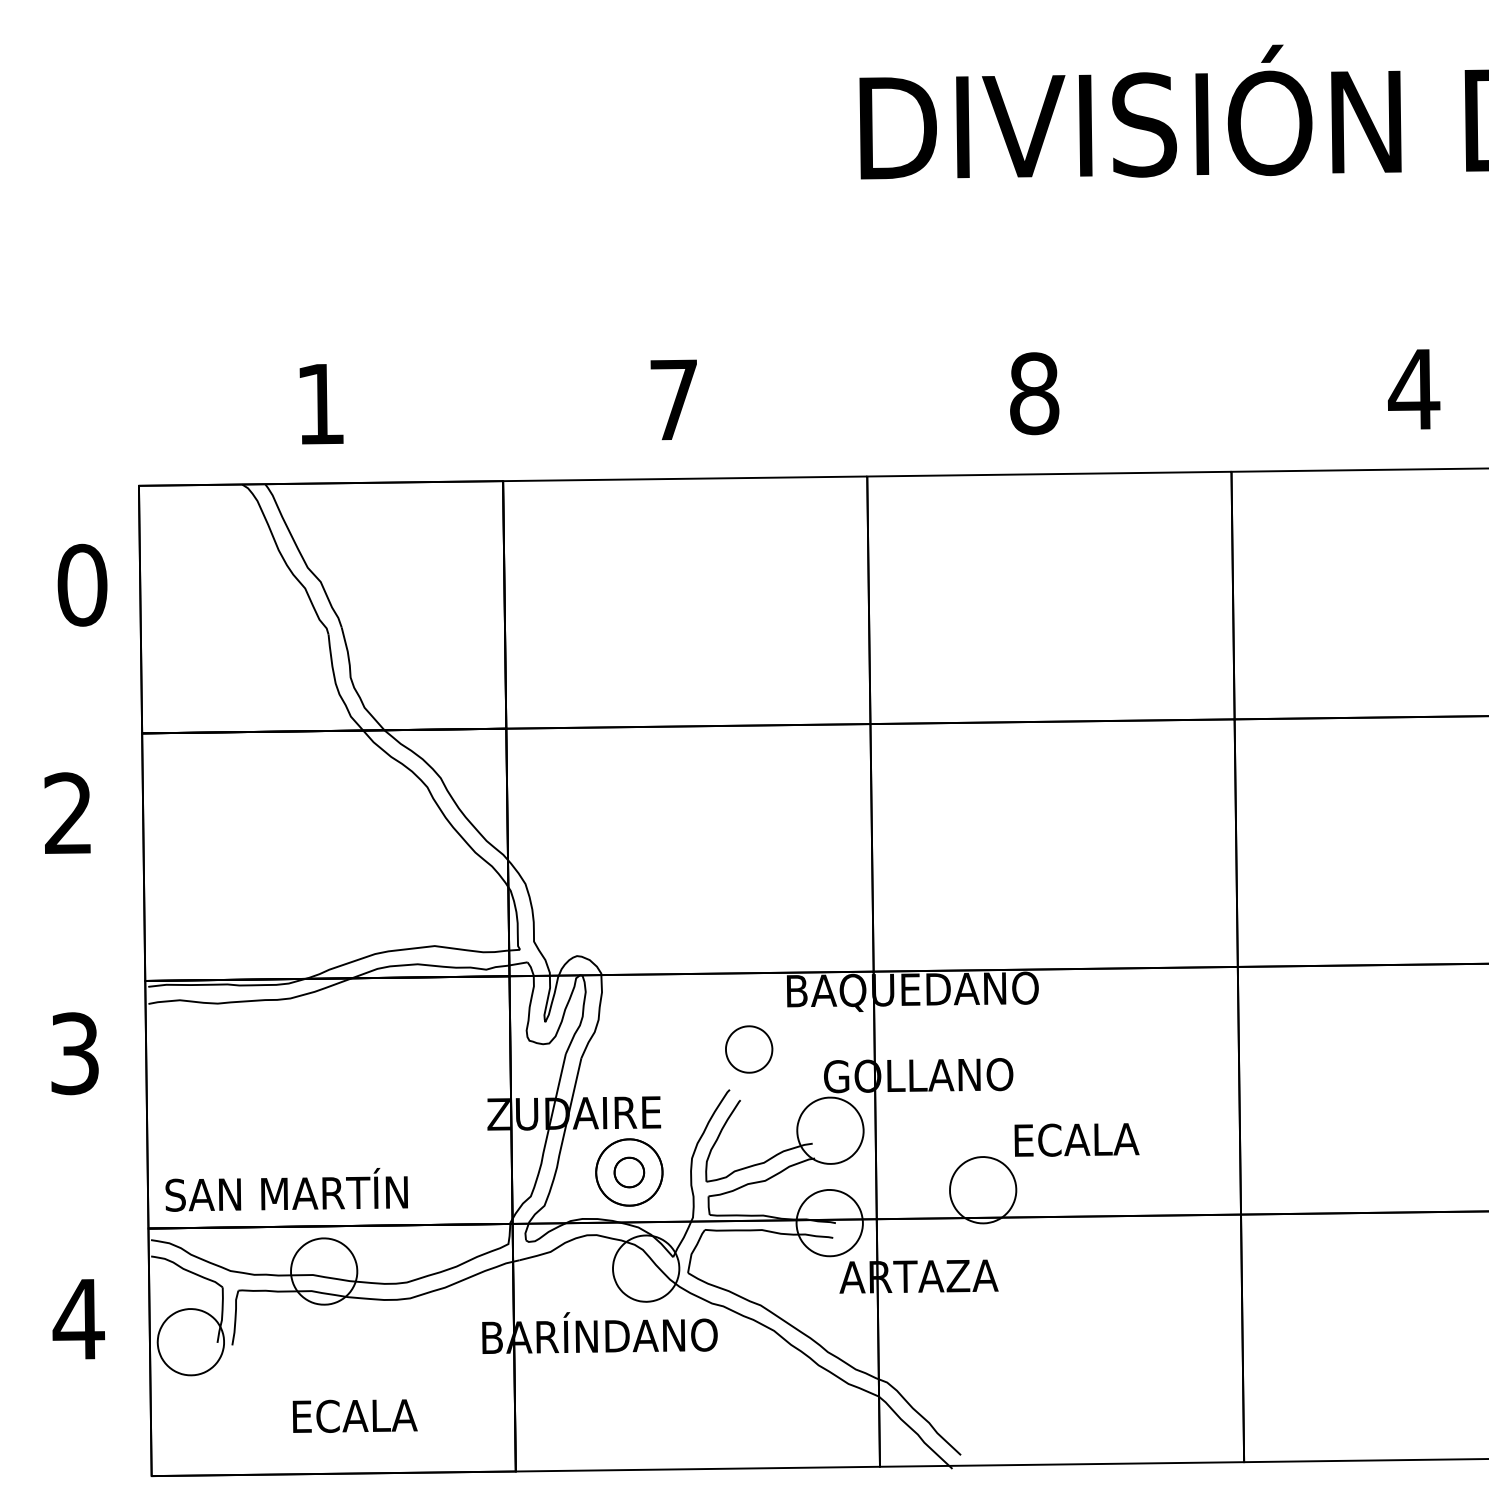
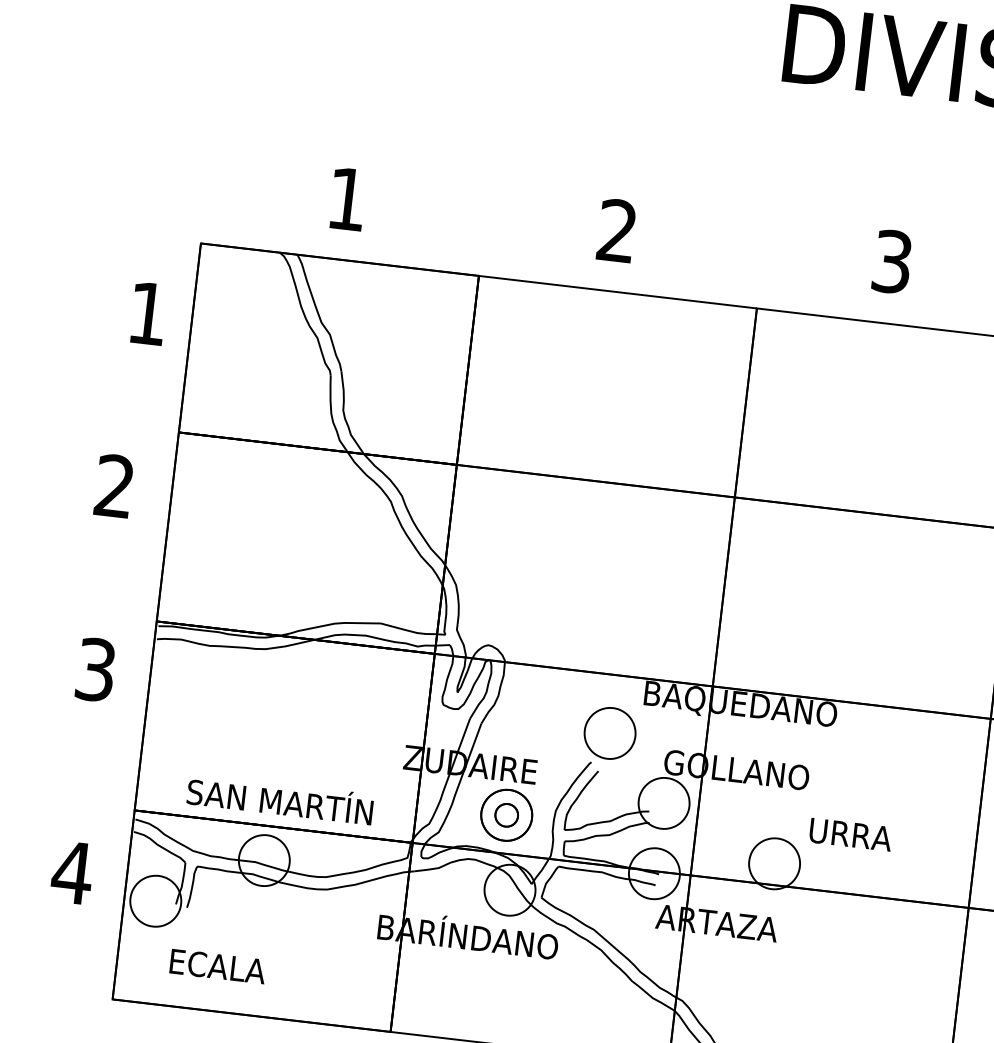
text: (1034, 393) -> (892, 261), 8 -> 3
text: (673, 399) -> (616, 230), 7 -> 2
text: (82, 584) -> (148, 313), 0 -> 1
part: (749, 1049) -> (610, 733), size x1.43
text: (1076, 1140) -> (850, 835), ECALA -> URRA
text: (286, 1189) -> (280, 799), moved
text: (354, 1415) -> (217, 966), moved

